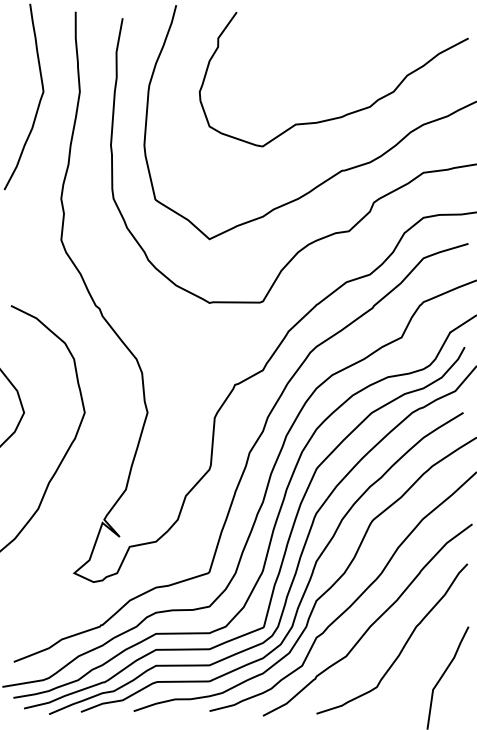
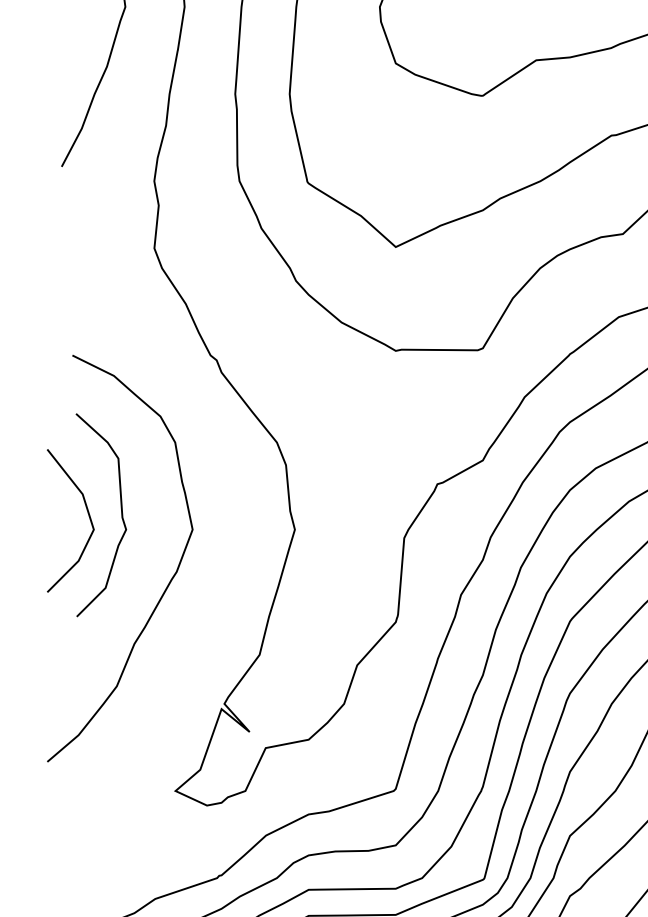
curve: (40, 403) -> (120, 514), added

